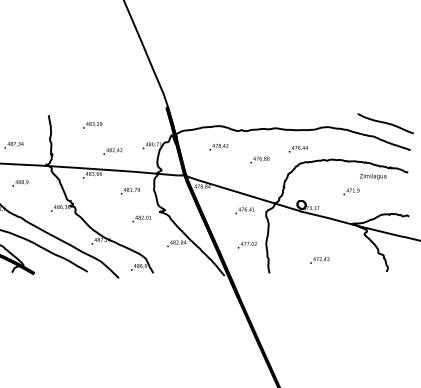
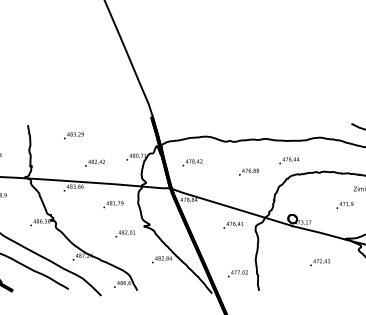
text: (218, 147) -> (192, 163), moved
text: (246, 245) -> (237, 274), moved
text: (319, 260) -> (319, 262), moved

